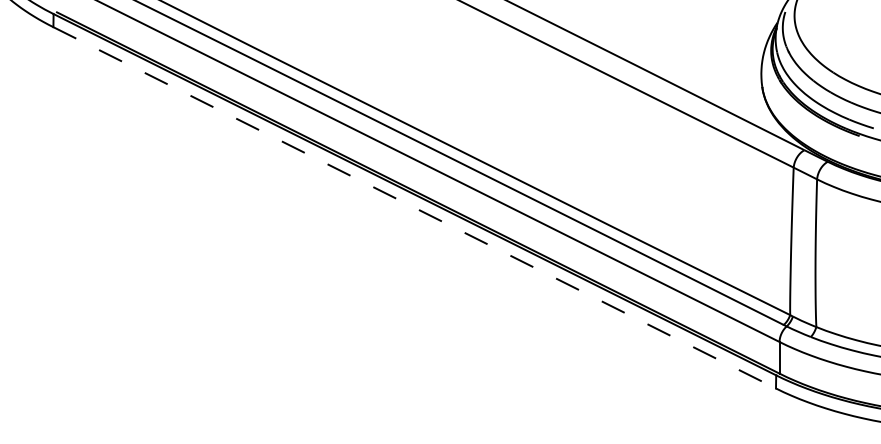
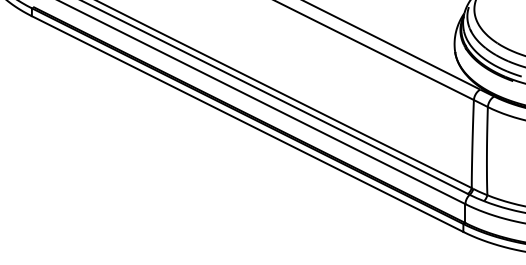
line: (416, 208) -> (248, 124), dashed -> solid

